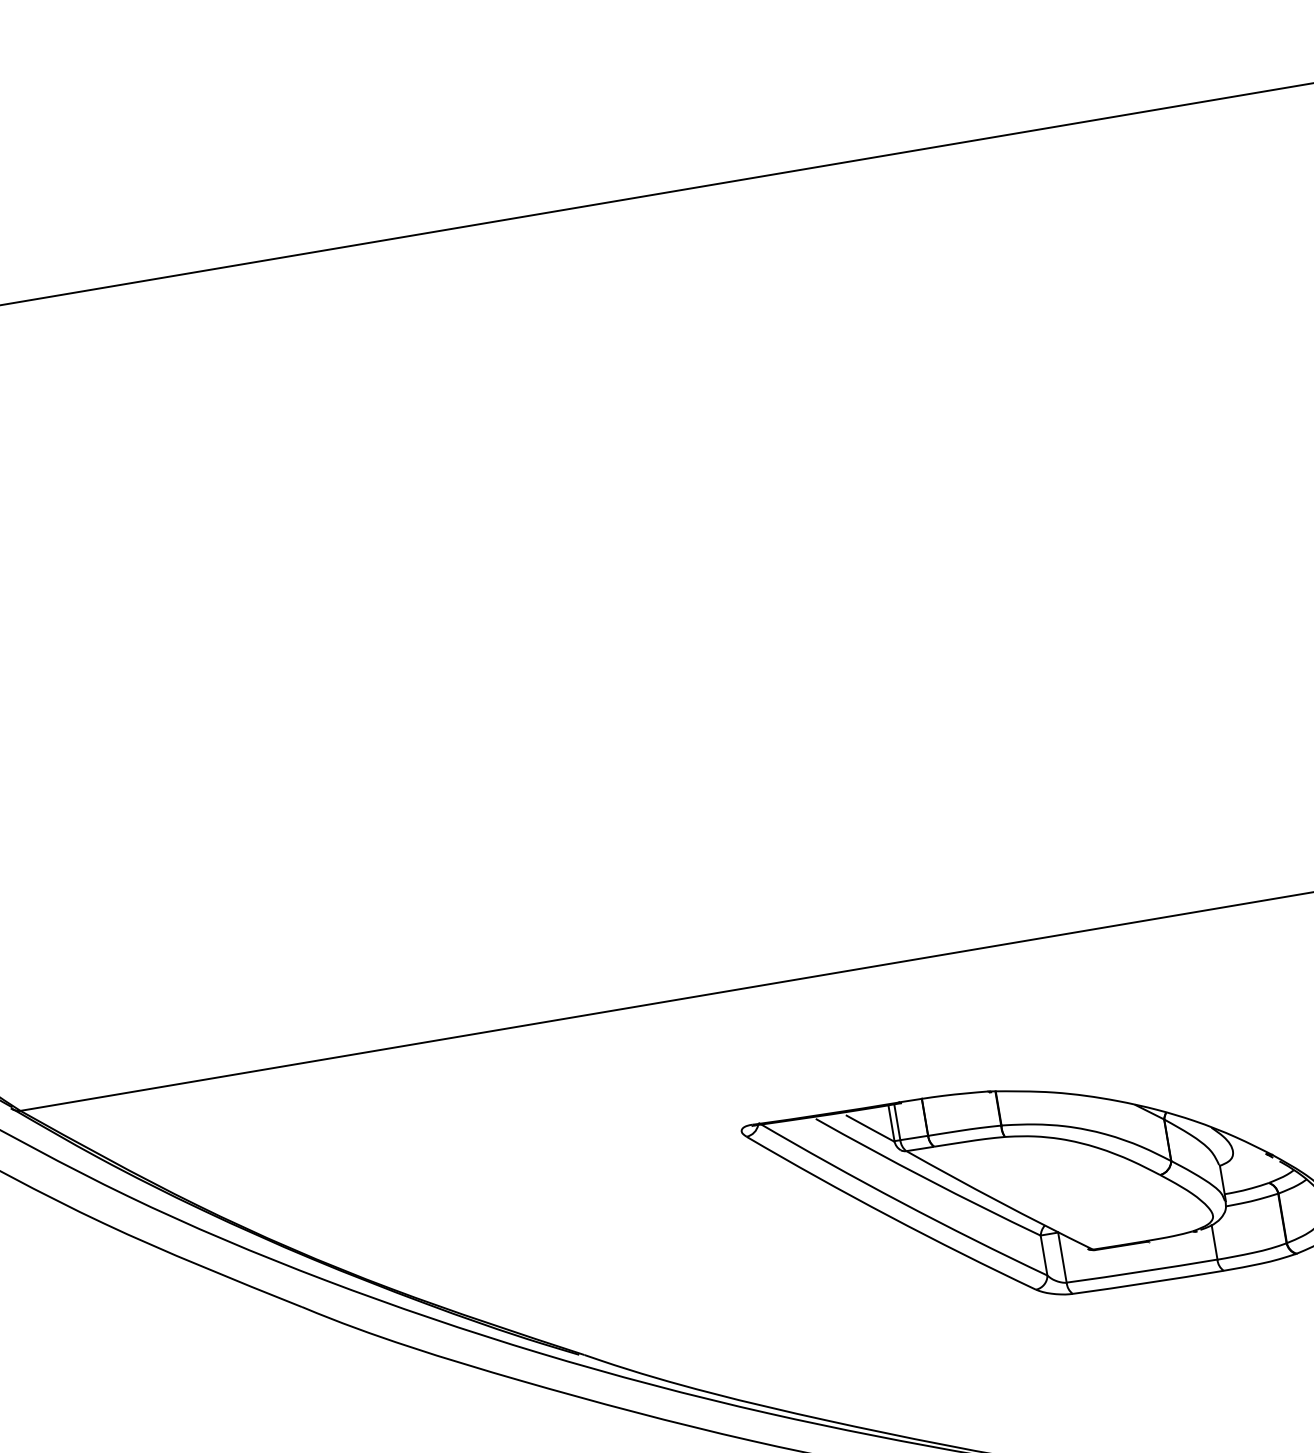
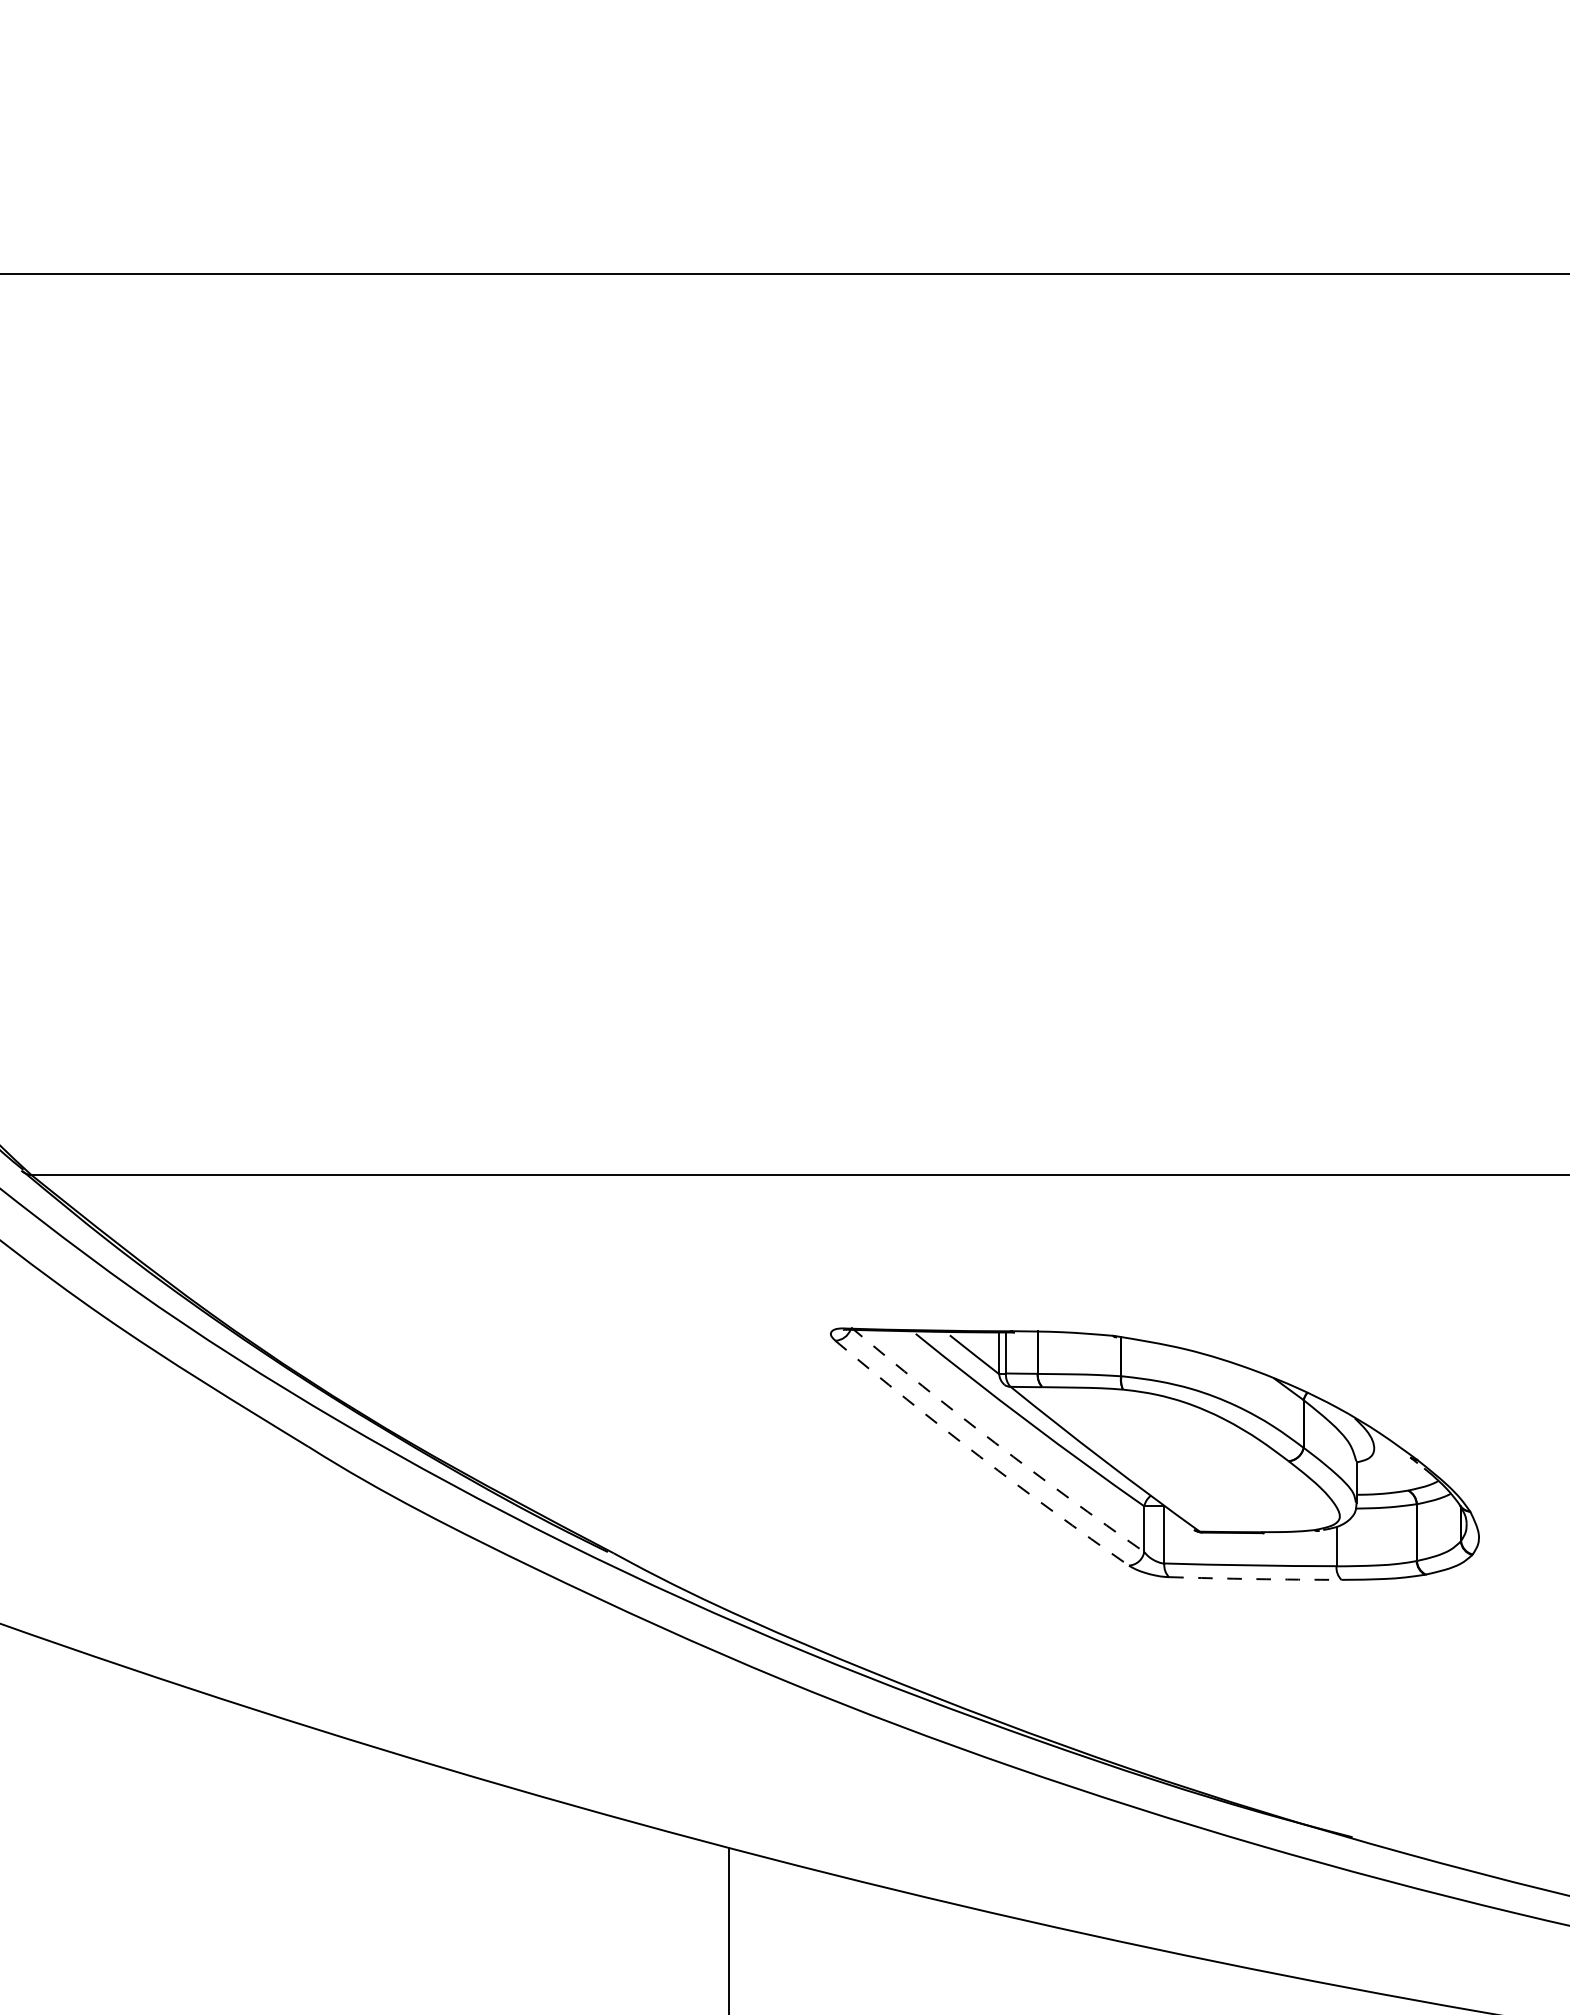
arc: (901, 1201) -> (995, 1442), solid -> dashed
arc: (889, 1216) -> (979, 1456), solid -> dashed
arc: (1148, 1283) -> (1255, 1579), solid -> dashed

